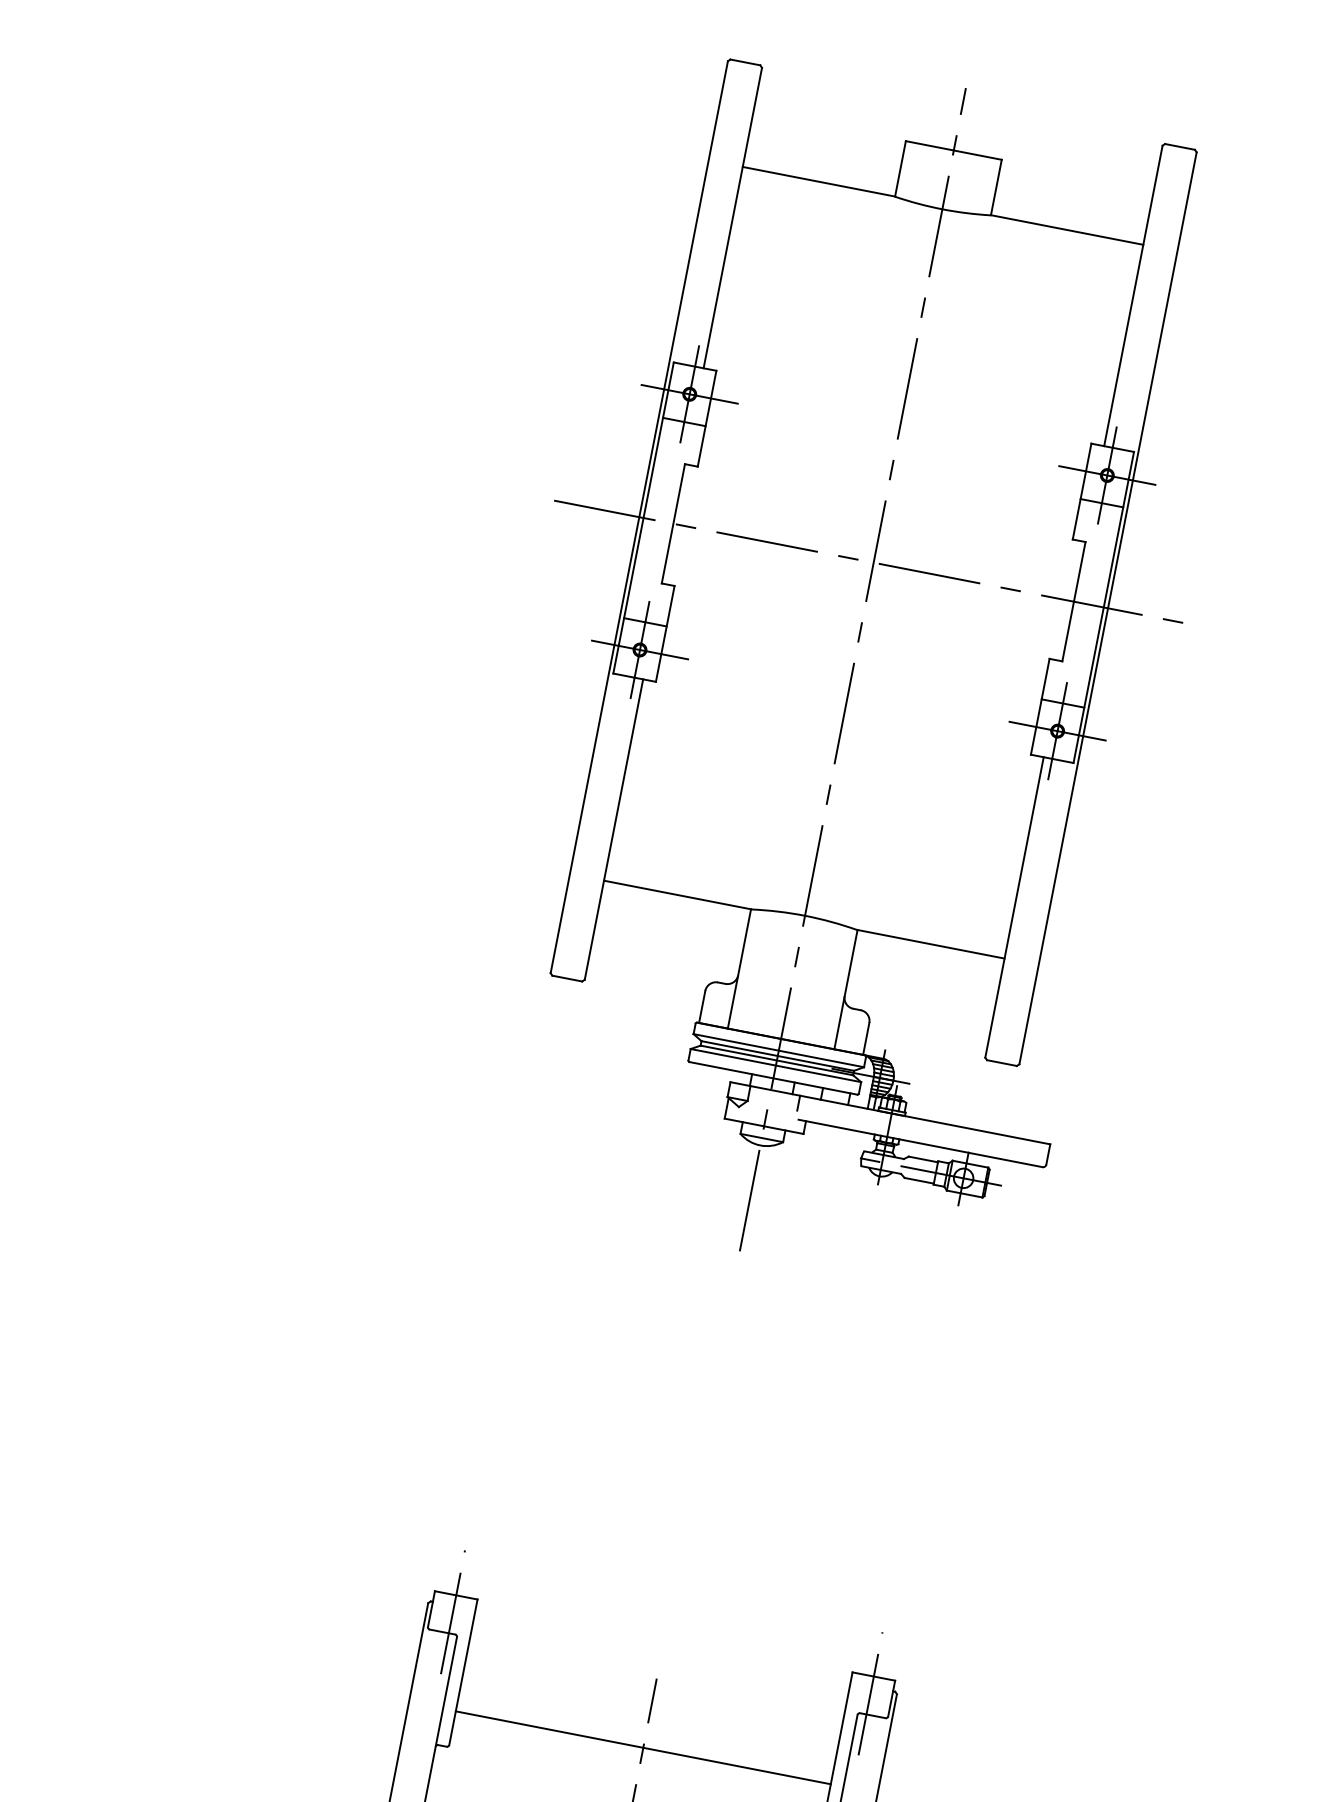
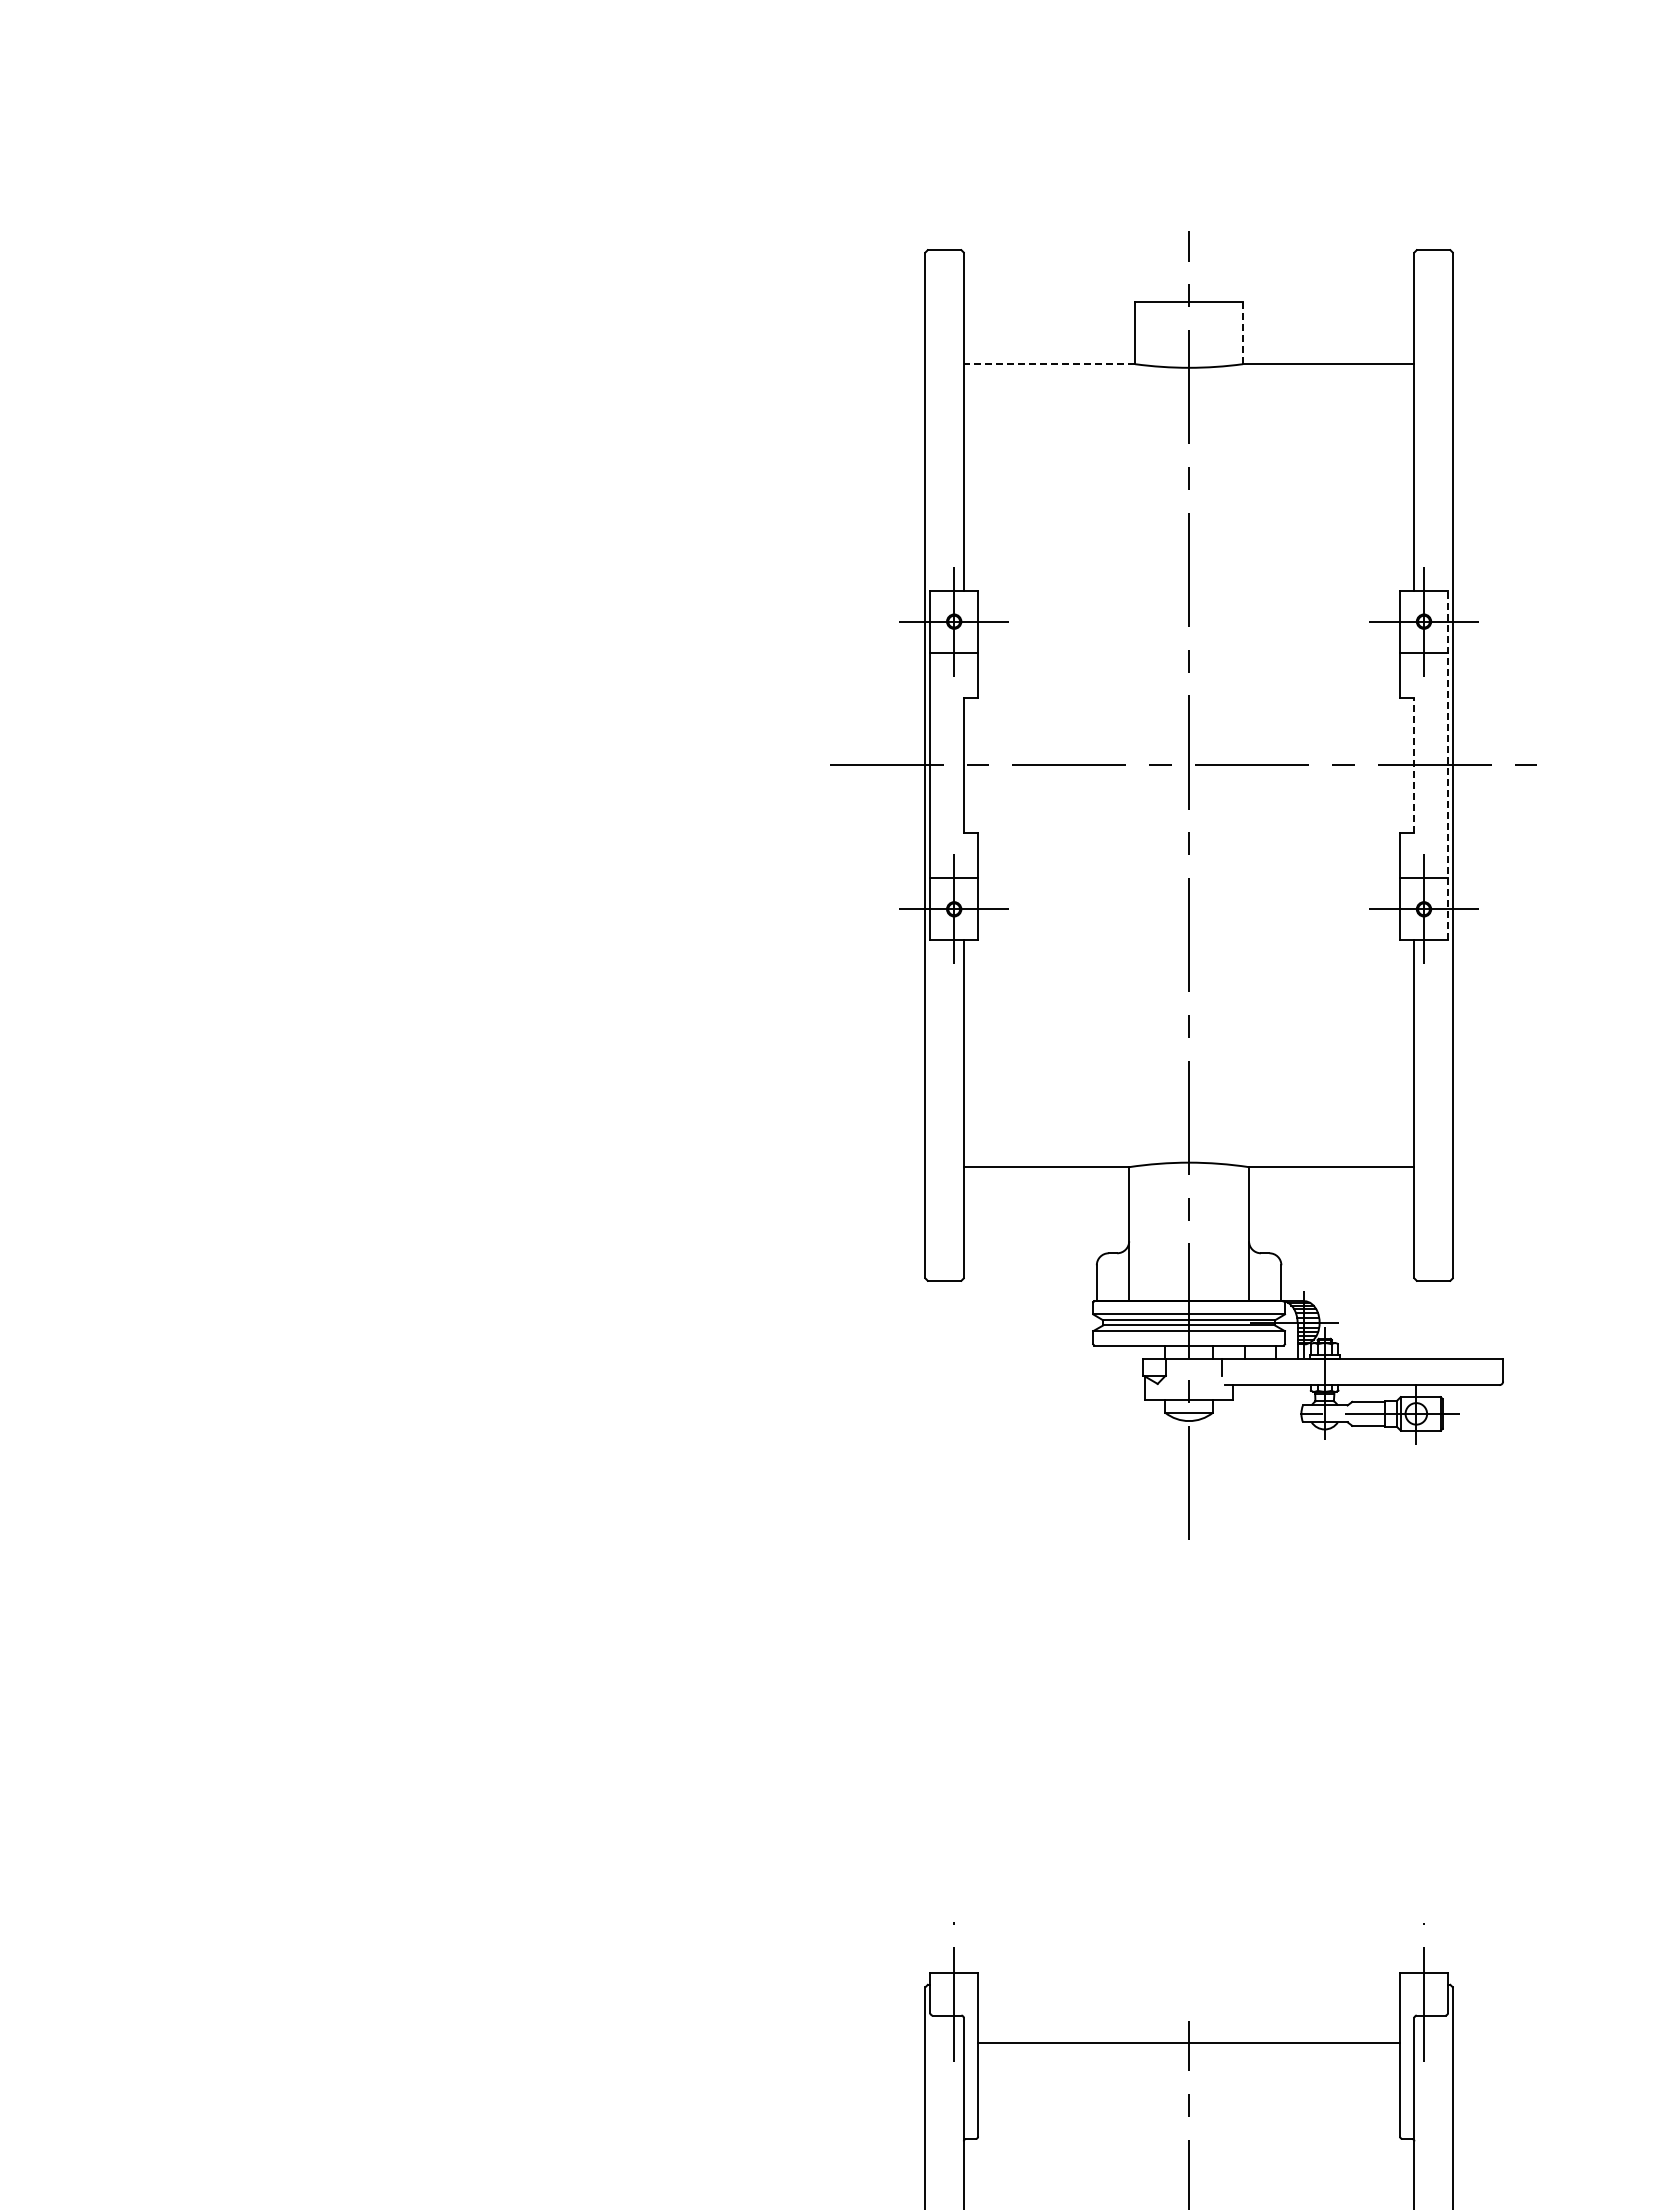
line: (819, 181) -> (1049, 363), solid -> dashed
line: (996, 188) -> (1243, 333), solid -> dashed
line: (1074, 600) -> (1414, 764), solid -> dashed
line: (1103, 607) -> (1447, 765), solid -> dashed
line: (643, 1747) -> (1189, 2042), moved

